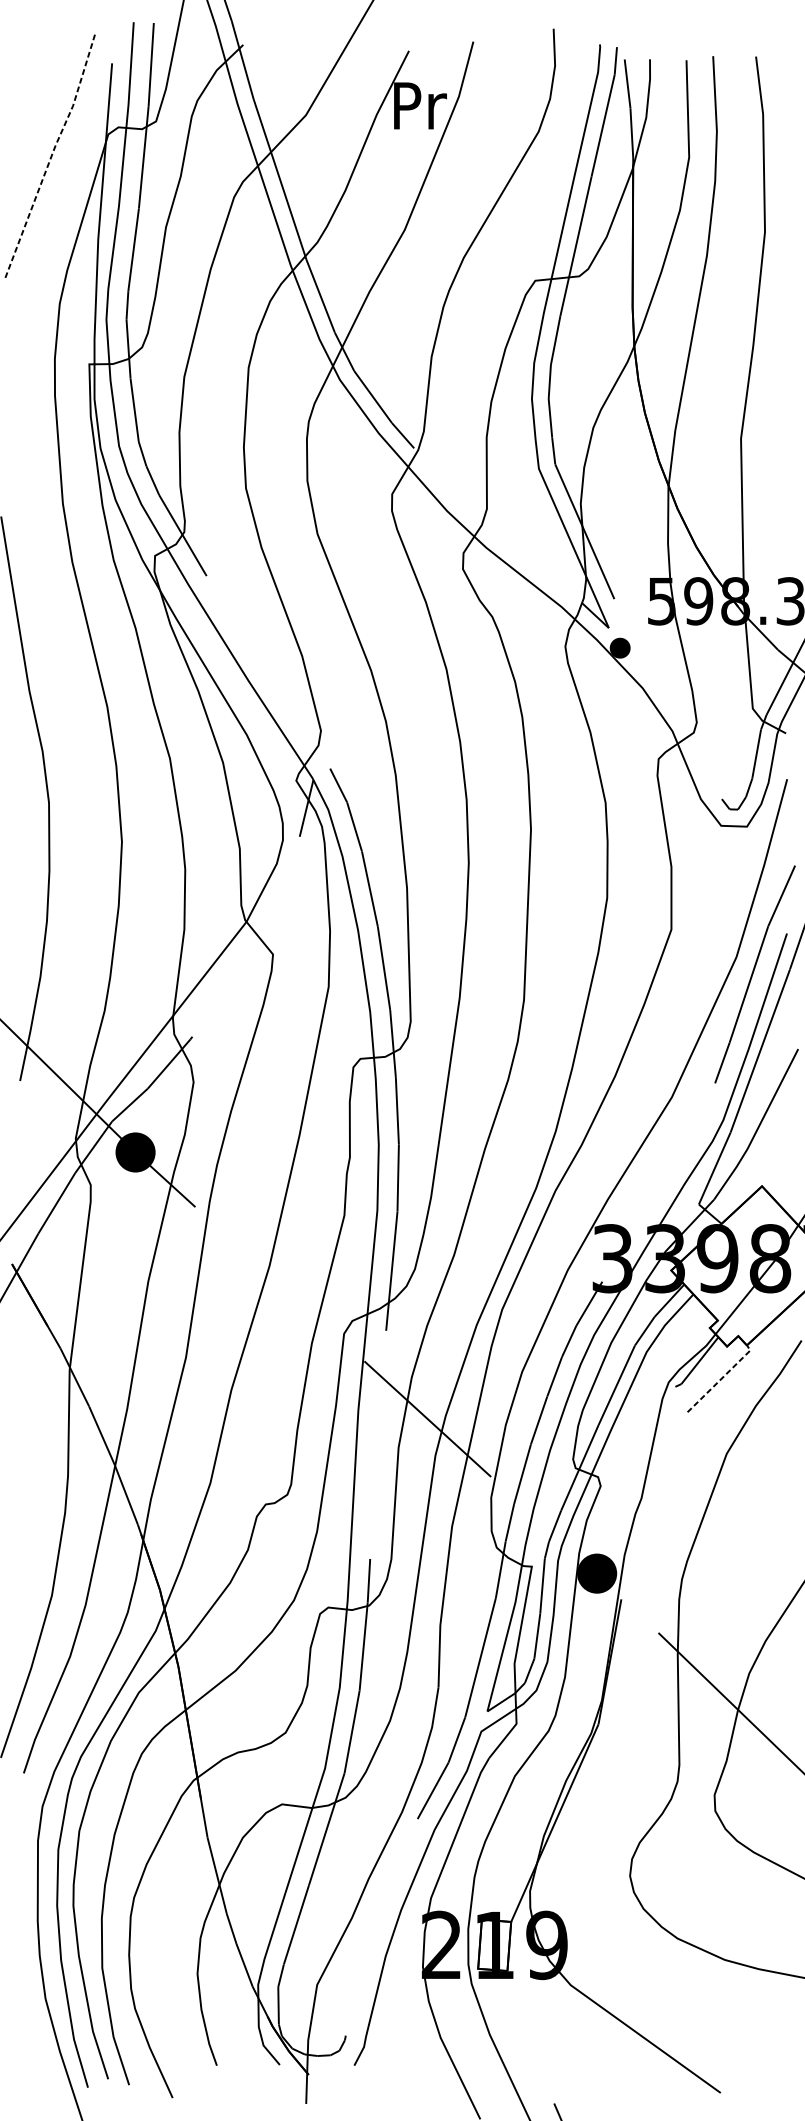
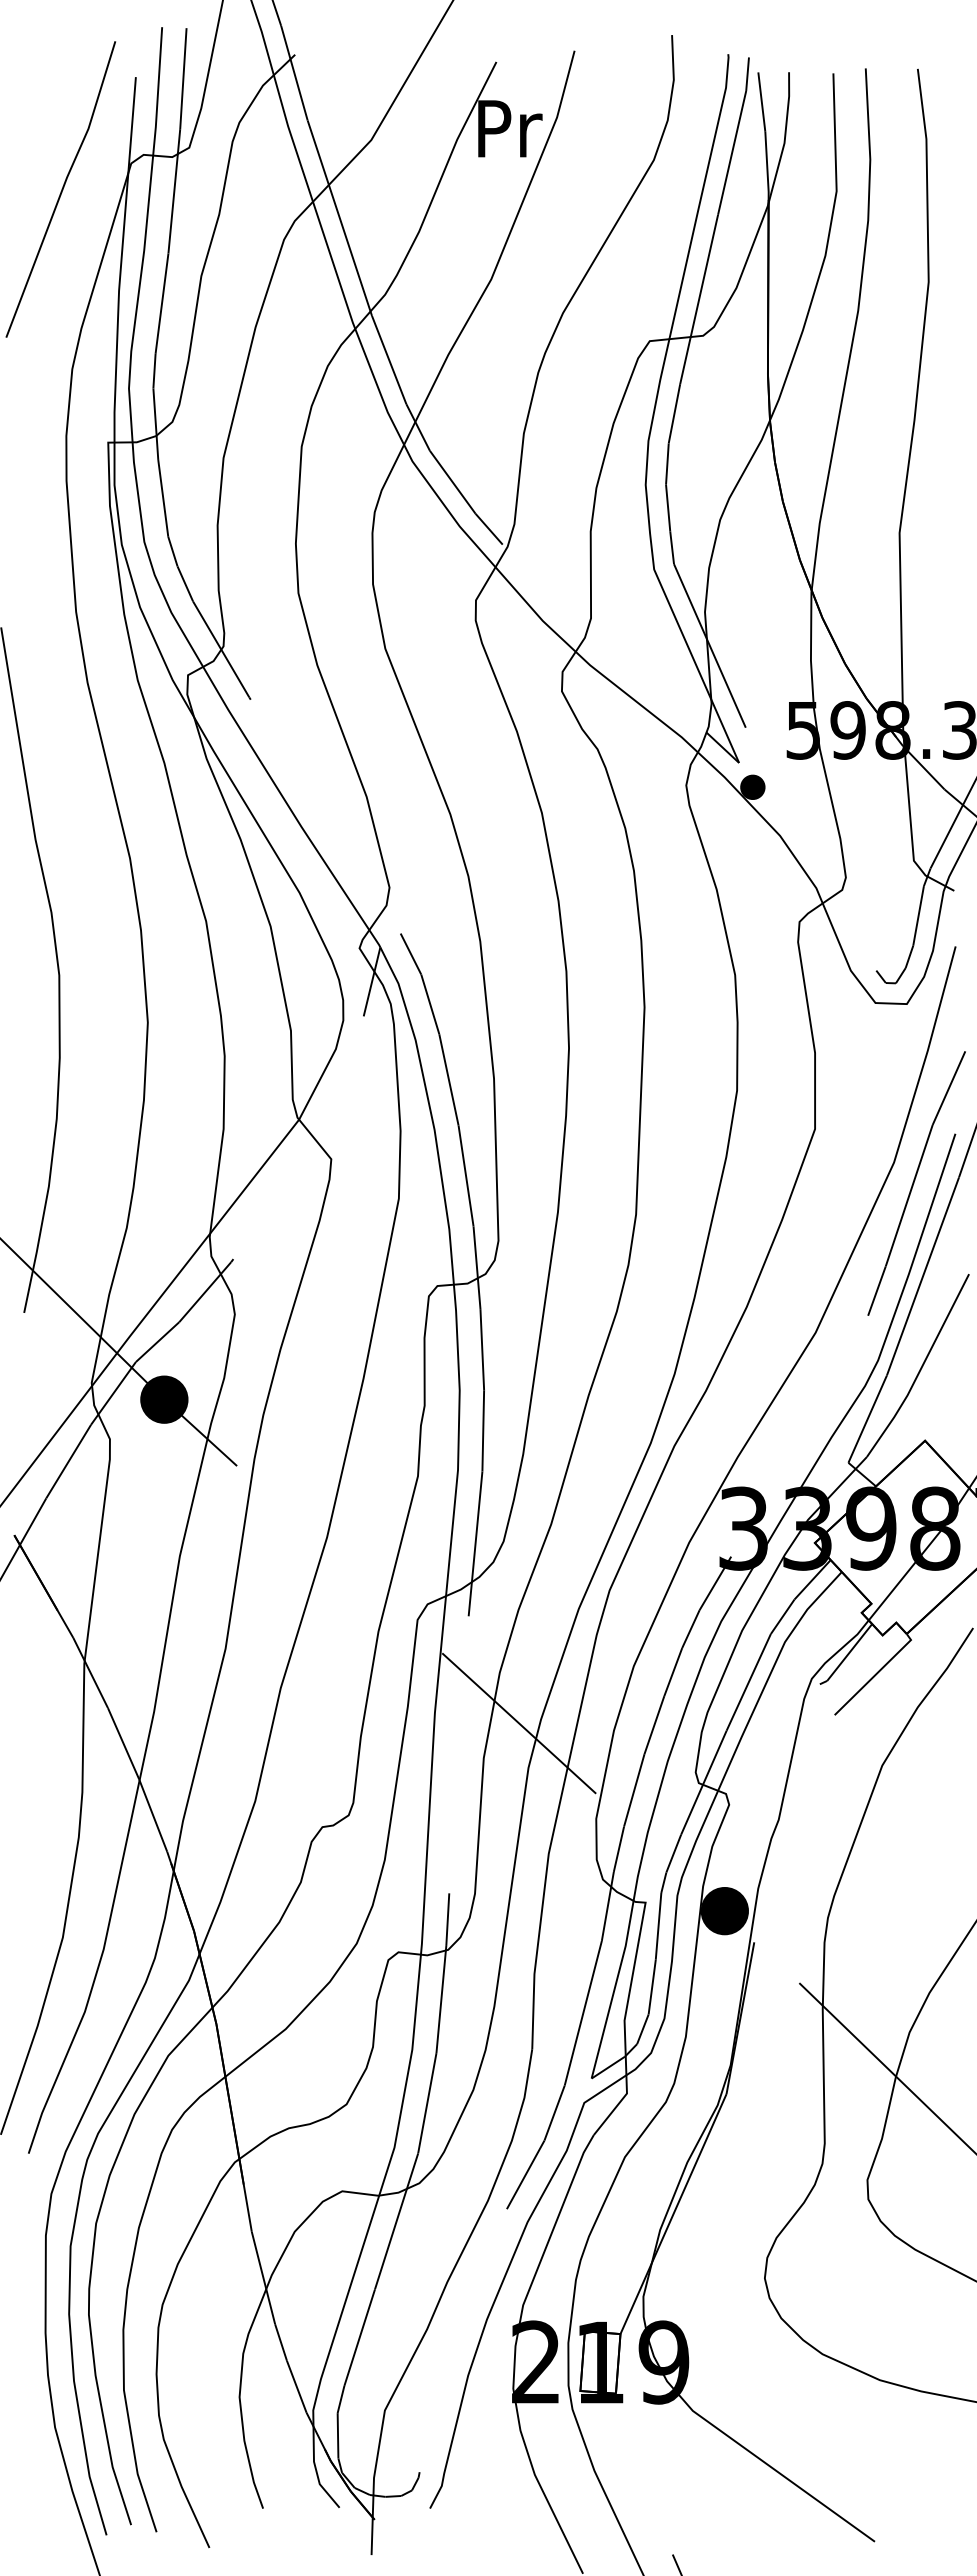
line: (51, 155) -> (62, 188), dashed -> solid
line: (722, 1378) -> (876, 1674), dashed -> solid

